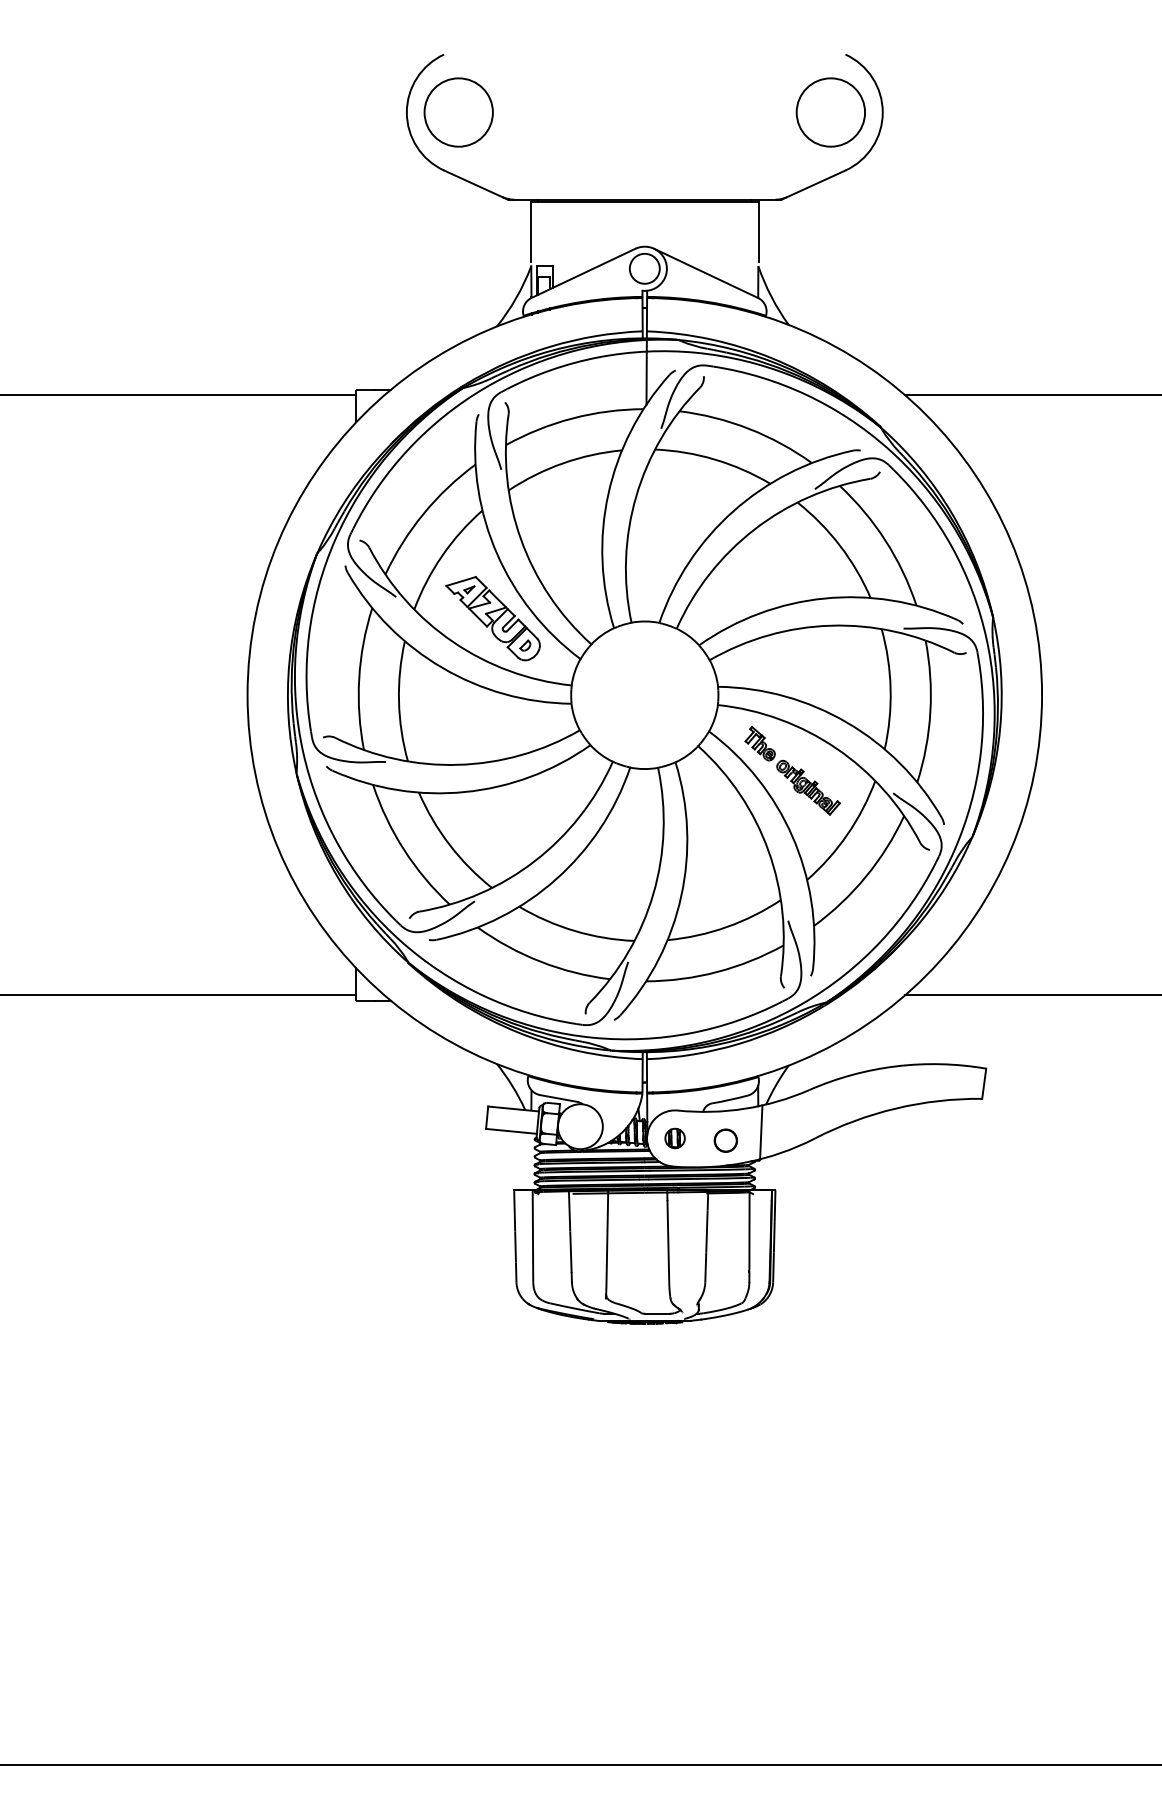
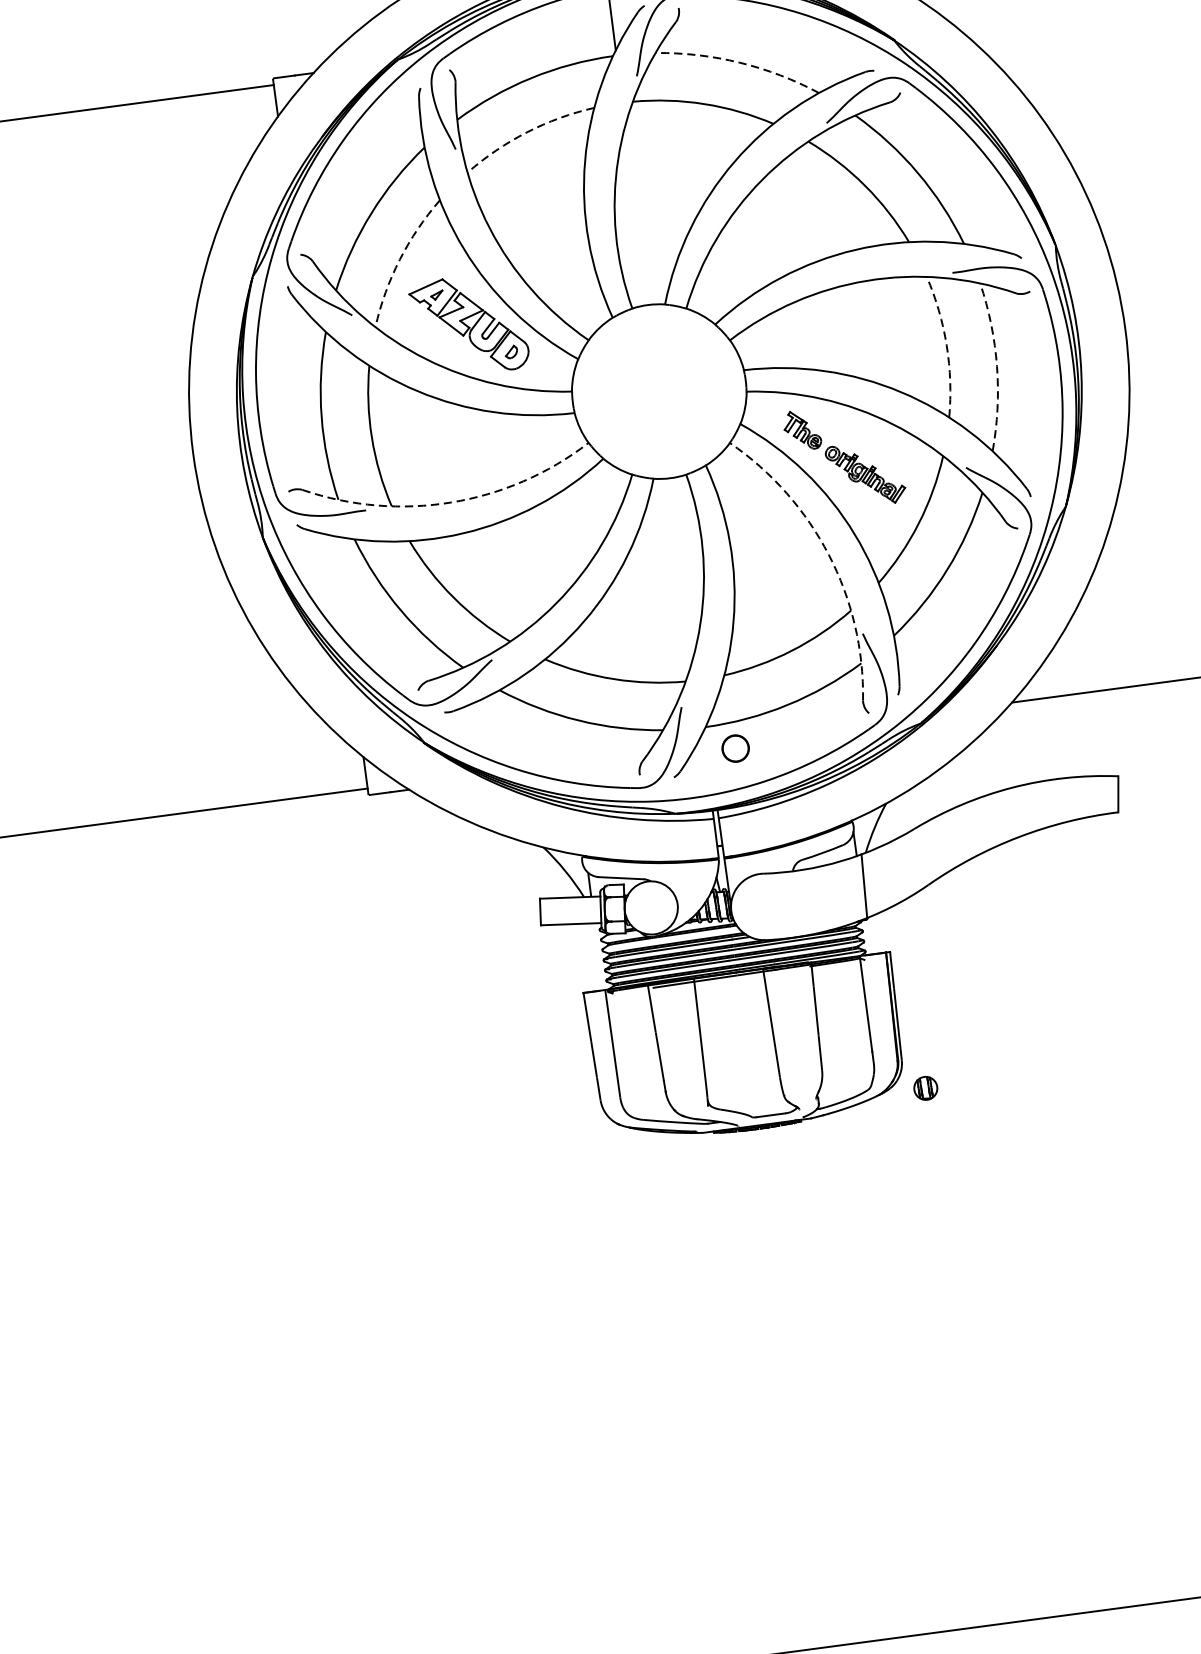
arc: (748, 428) -> (739, 62), solid -> dashed
arc: (562, 463) -> (526, 132), solid -> dashed
arc: (442, 555) -> (400, 259), solid -> dashed
arc: (890, 689) -> (946, 346), solid -> dashed
arc: (930, 711) -> (997, 365), solid -> dashed
arc: (458, 764) -> (451, 502), solid -> dashed
arc: (768, 851) -> (828, 555), solid -> dashed
part: (674, 1138) -> (925, 1088), moved
circle: (725, 1140) -> (735, 748), moved

